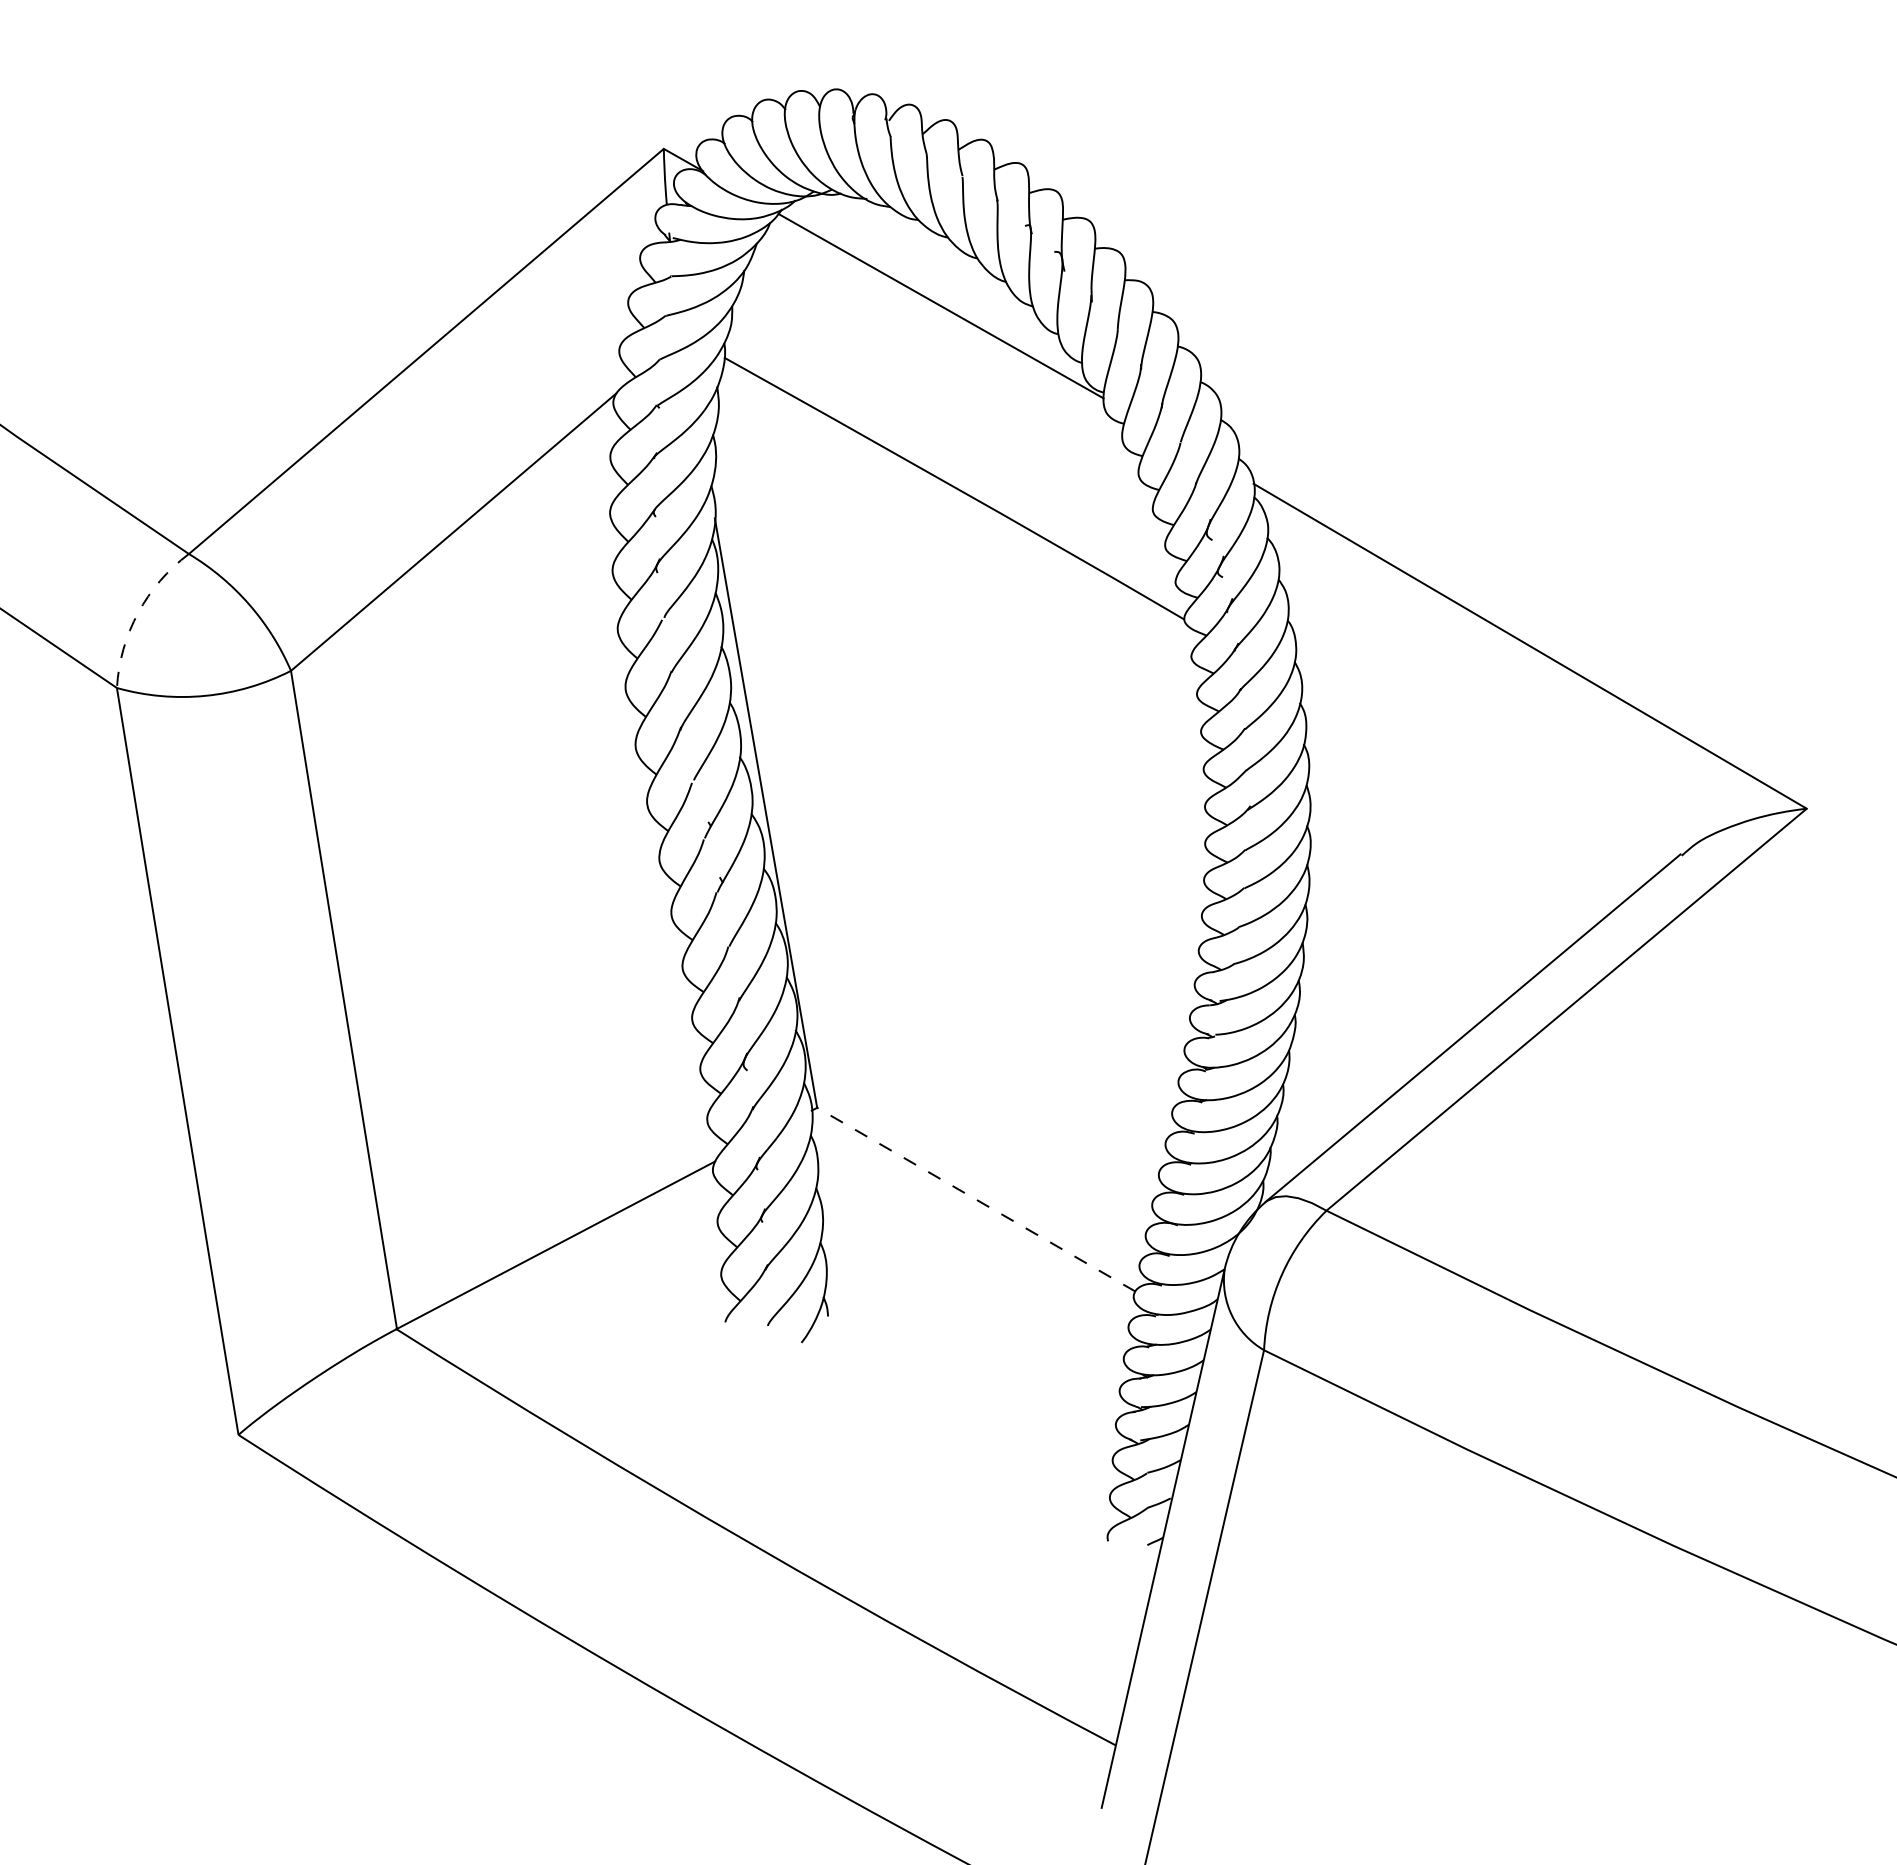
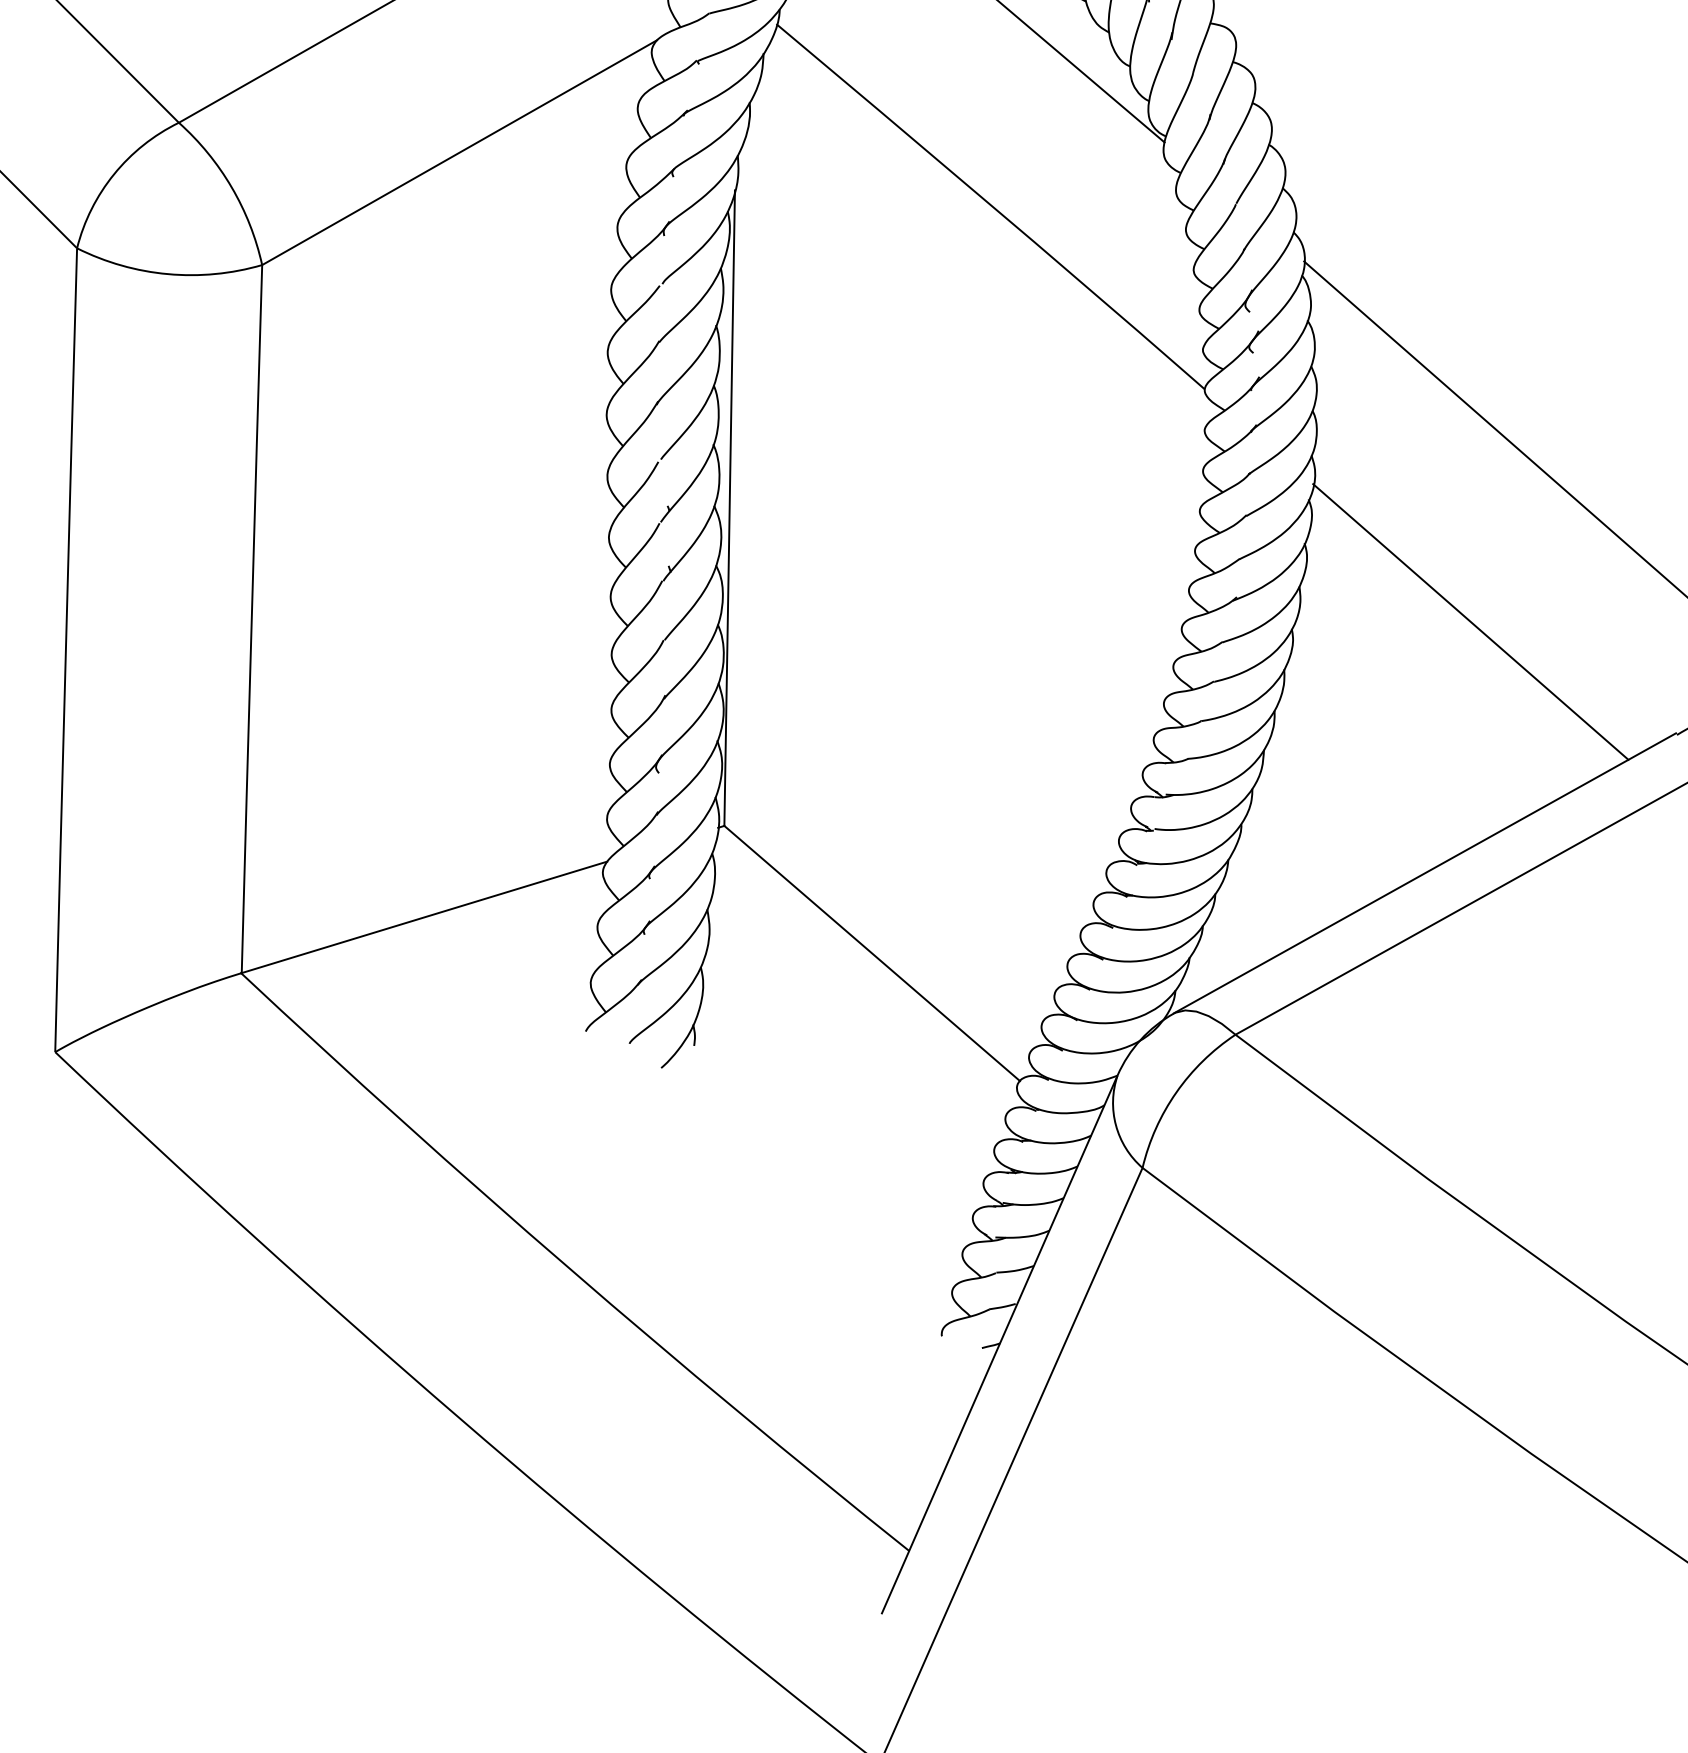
arc: (138, 613) -> (114, 174), dashed -> solid
line: (1471, 787) -> (1471, 621), added
line: (976, 1199) -> (872, 953), dashed -> solid

